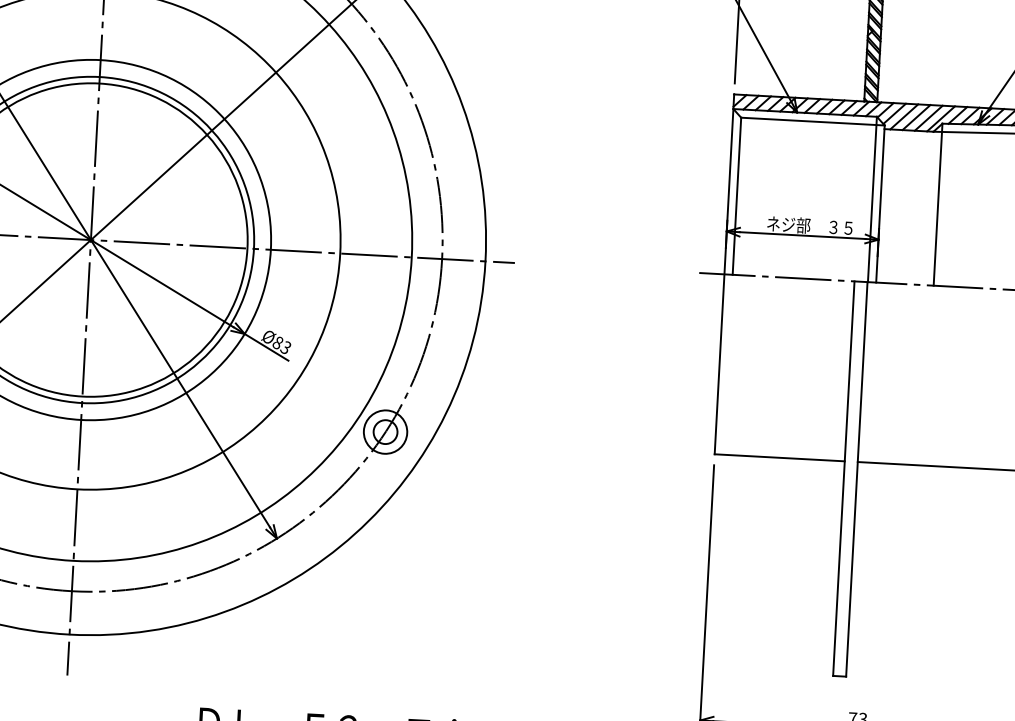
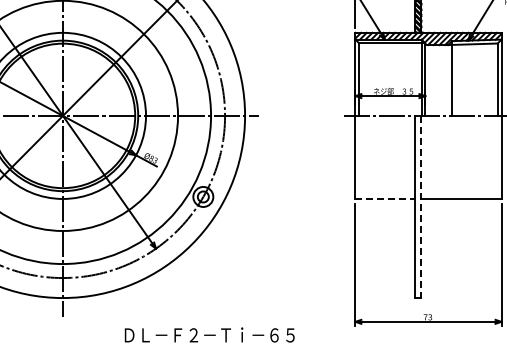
line: (779, 456) -> (385, 198), solid -> dashed
line: (856, 480) -> (421, 207), solid -> dashed

